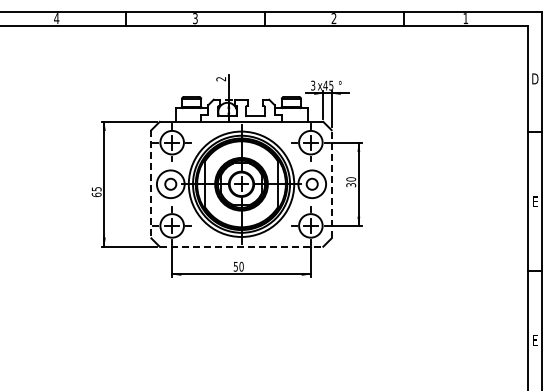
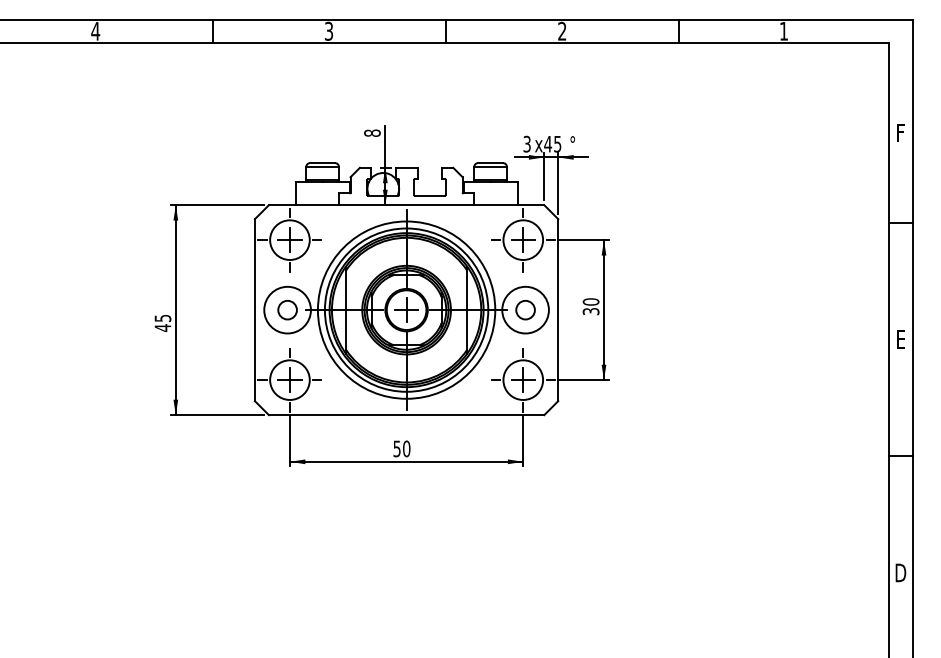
text: (535, 78) -> (901, 132), D -> F
text: (221, 79) -> (372, 133), 2 -> 8
line: (331, 183) -> (557, 308), dashed -> solid
line: (151, 184) -> (255, 310), dashed -> solid
text: (96, 194) -> (162, 327), 65 -> 45
line: (241, 246) -> (406, 414), dashed -> solid
text: (535, 340) -> (901, 572), E -> D

